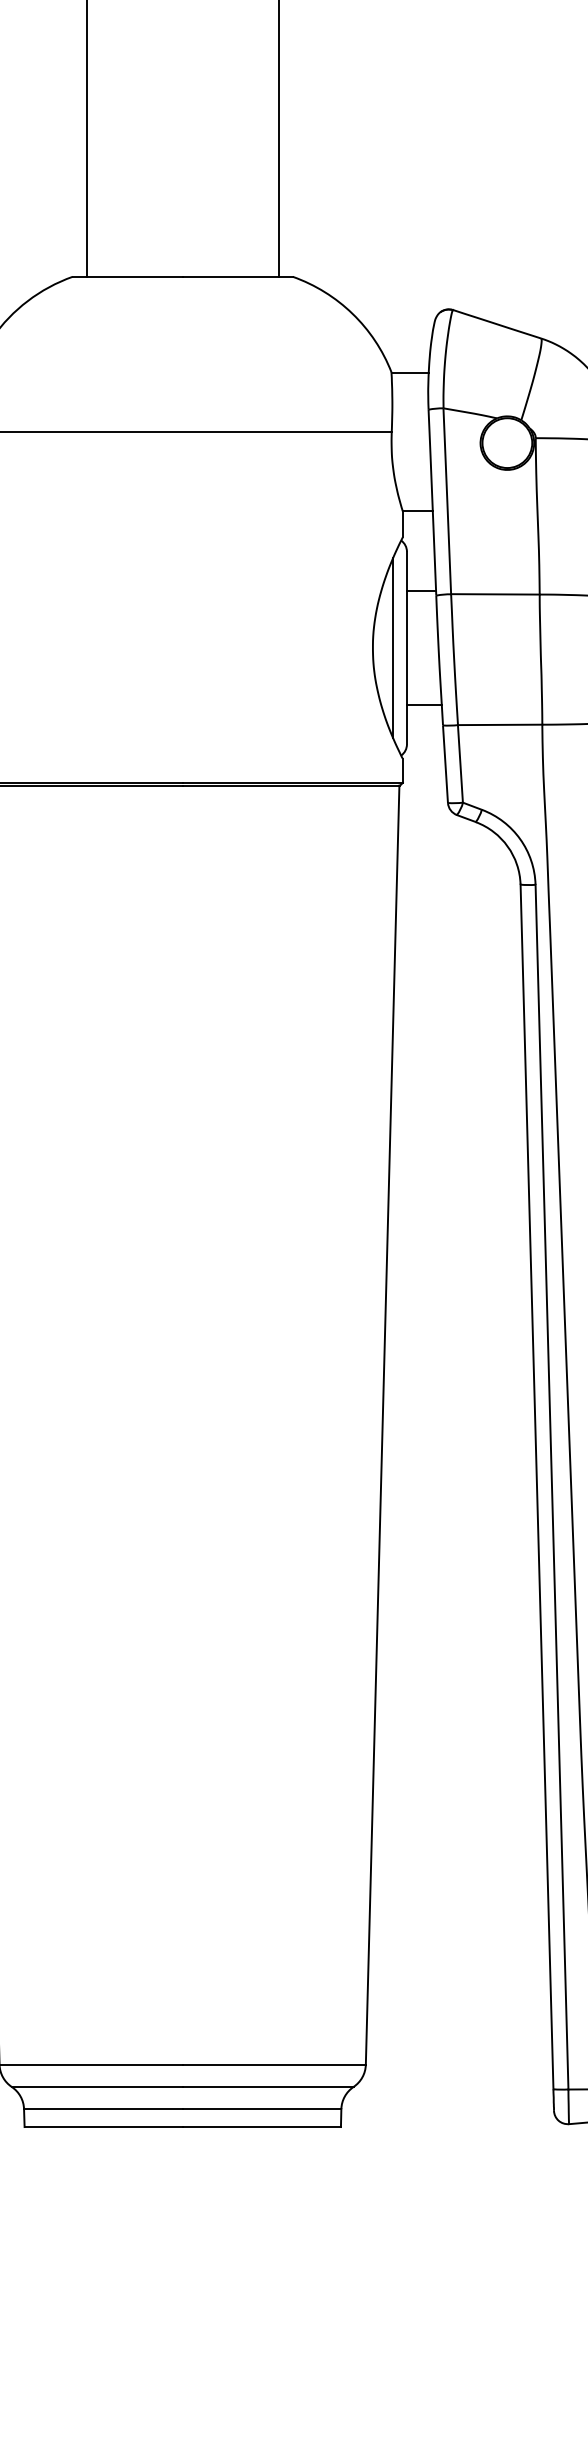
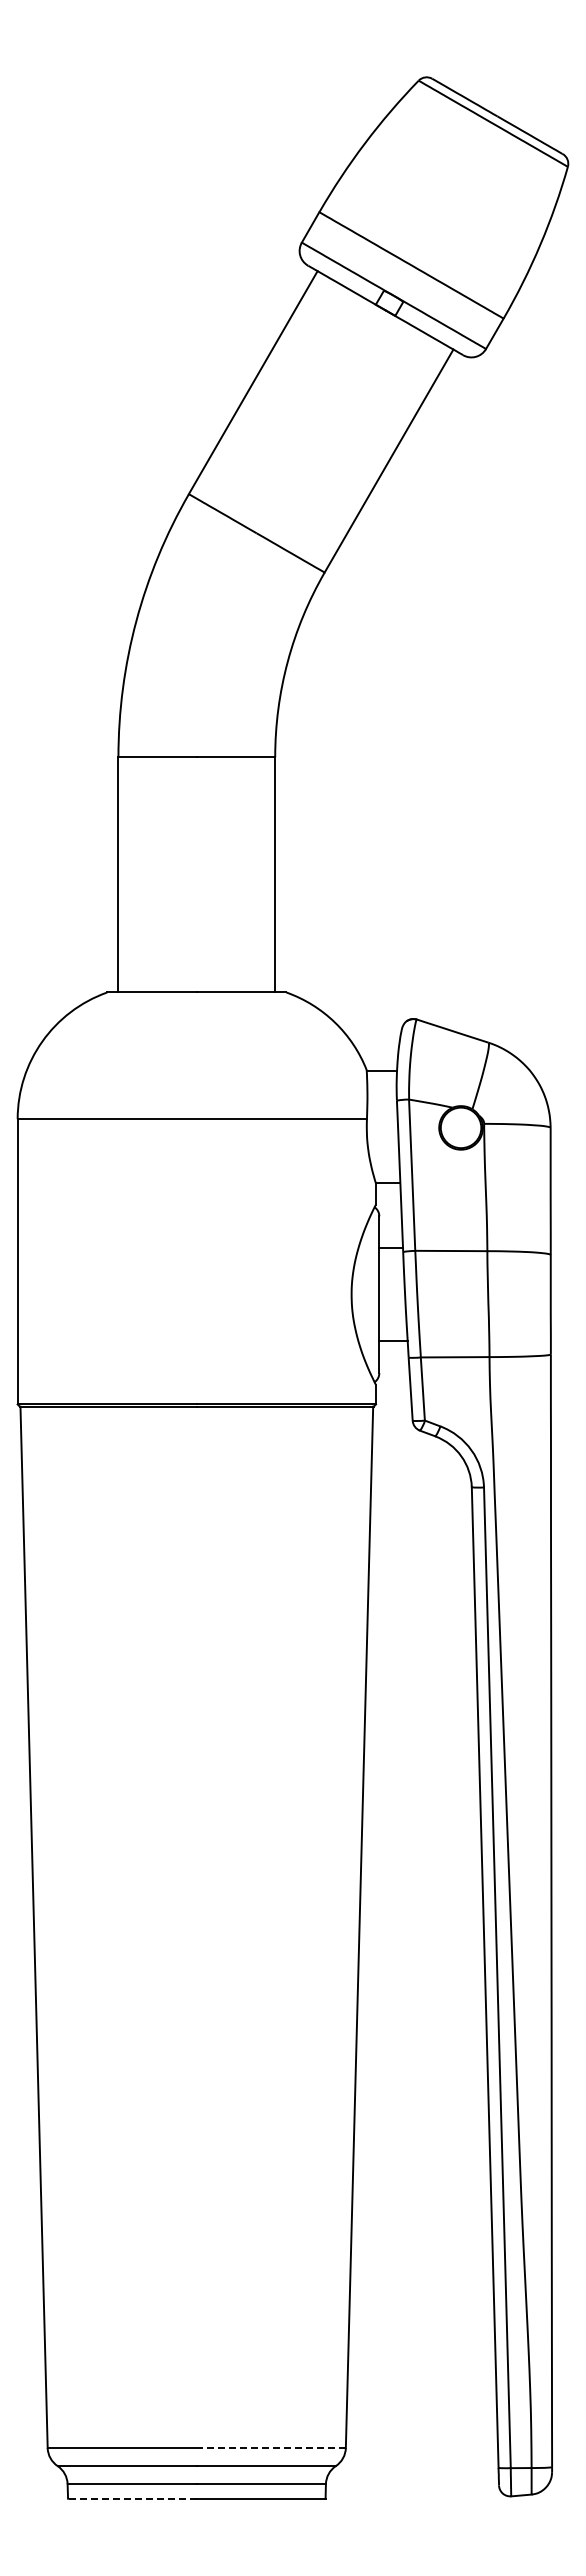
line: (393, 647) -> (368, 1294), removed
line: (274, 2065) -> (271, 2448), solid -> dashed
line: (102, 2126) -> (131, 2498), solid -> dashed

